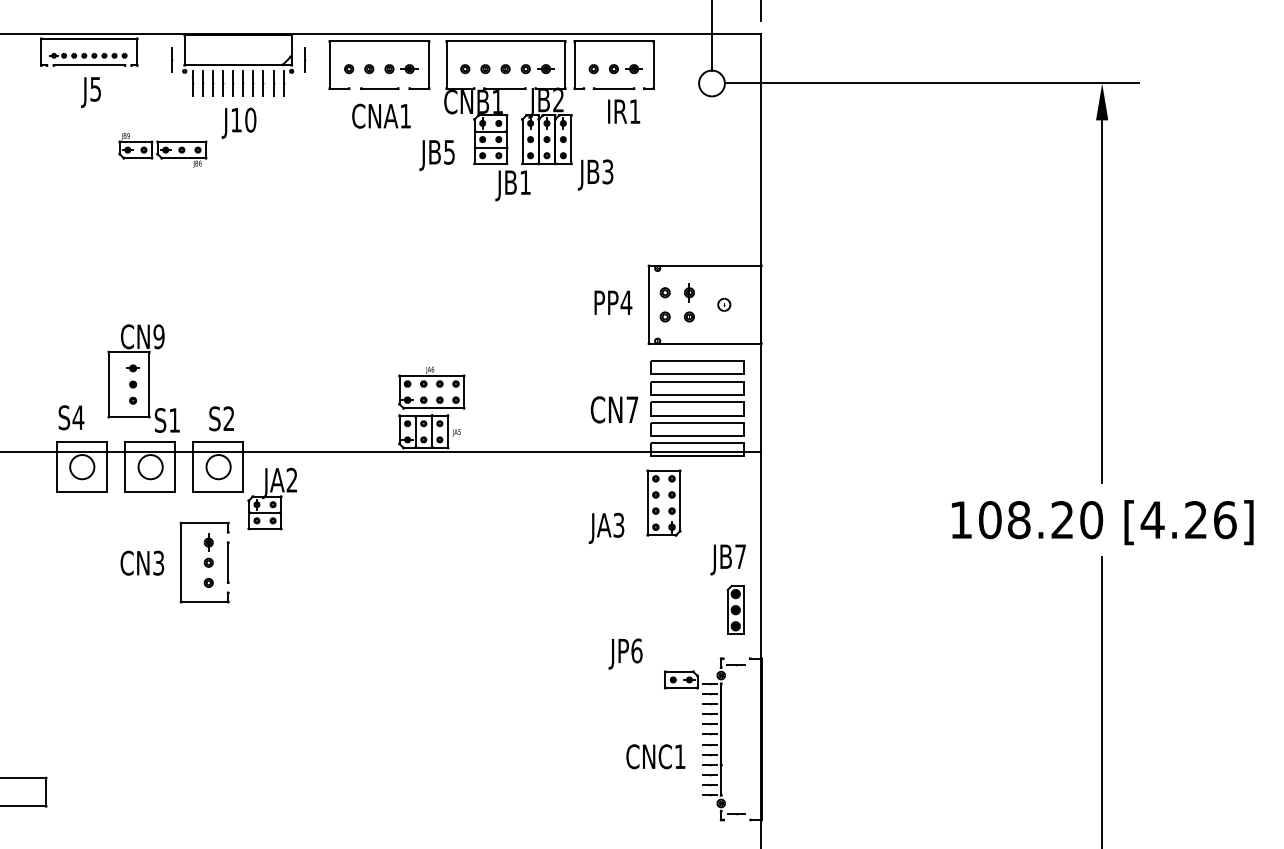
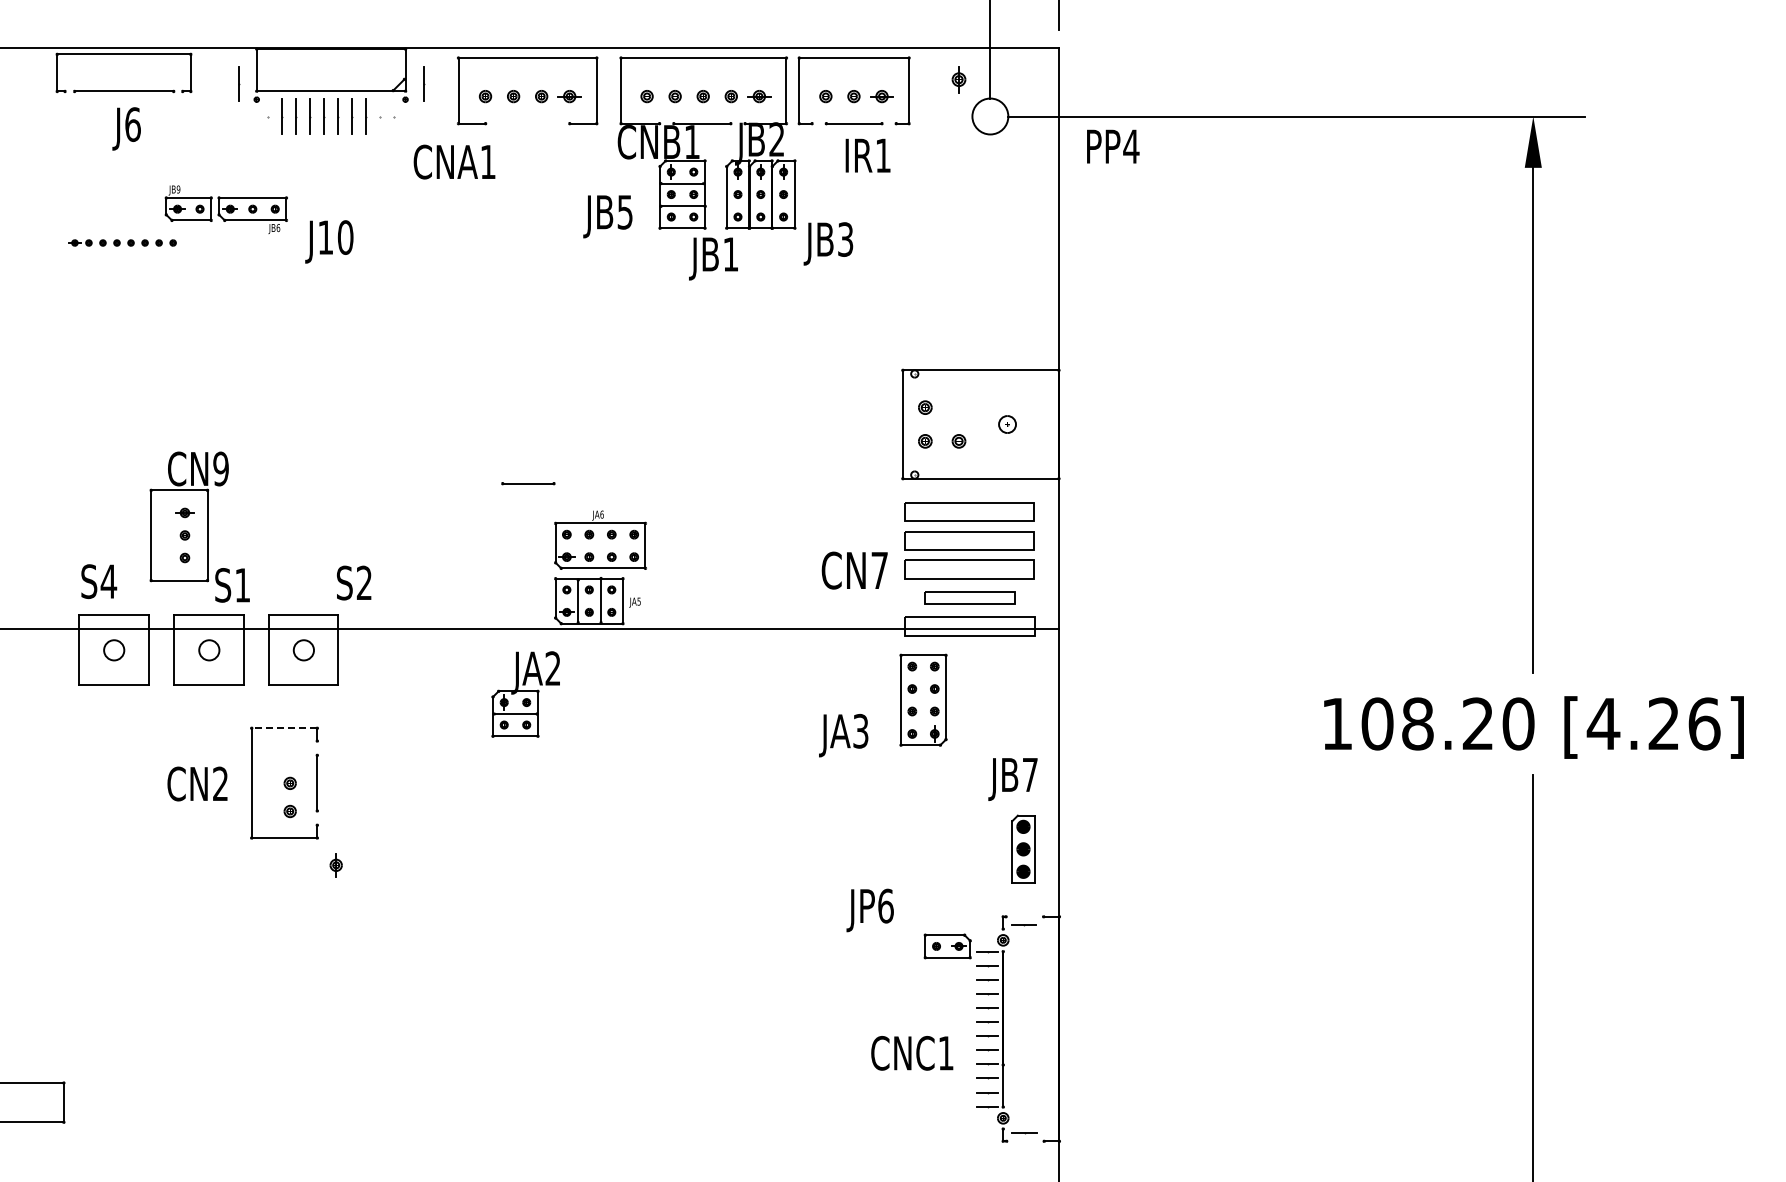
part: (88, 55) -> (122, 242), moved
line: (193, 83) -> (268, 116), removed
line: (273, 83) -> (380, 116), removed
line: (283, 83) -> (394, 116), removed
part: (380, 88) -> (528, 483), moved
text: (95, 89) -> (132, 124), J5 -> J6
text: (381, 115) -> (454, 161), moved
text: (239, 123) -> (329, 241), moved
part: (689, 292) -> (958, 79), moved
text: (613, 302) -> (1113, 146), moved
text: (221, 418) -> (354, 582), moved
part: (696, 429) -> (969, 597), size x0.7
circle: (82, 467) -> (114, 650), size x0.6
circle: (150, 467) -> (209, 650), size x0.6
circle: (218, 467) -> (303, 650), size x0.6
part: (272, 498) -> (525, 694), moved
line: (204, 523) -> (284, 728), solid -> dashed
part: (208, 542) -> (335, 865), moved
text: (158, 562) -> (220, 783), CN3 -> CN2

